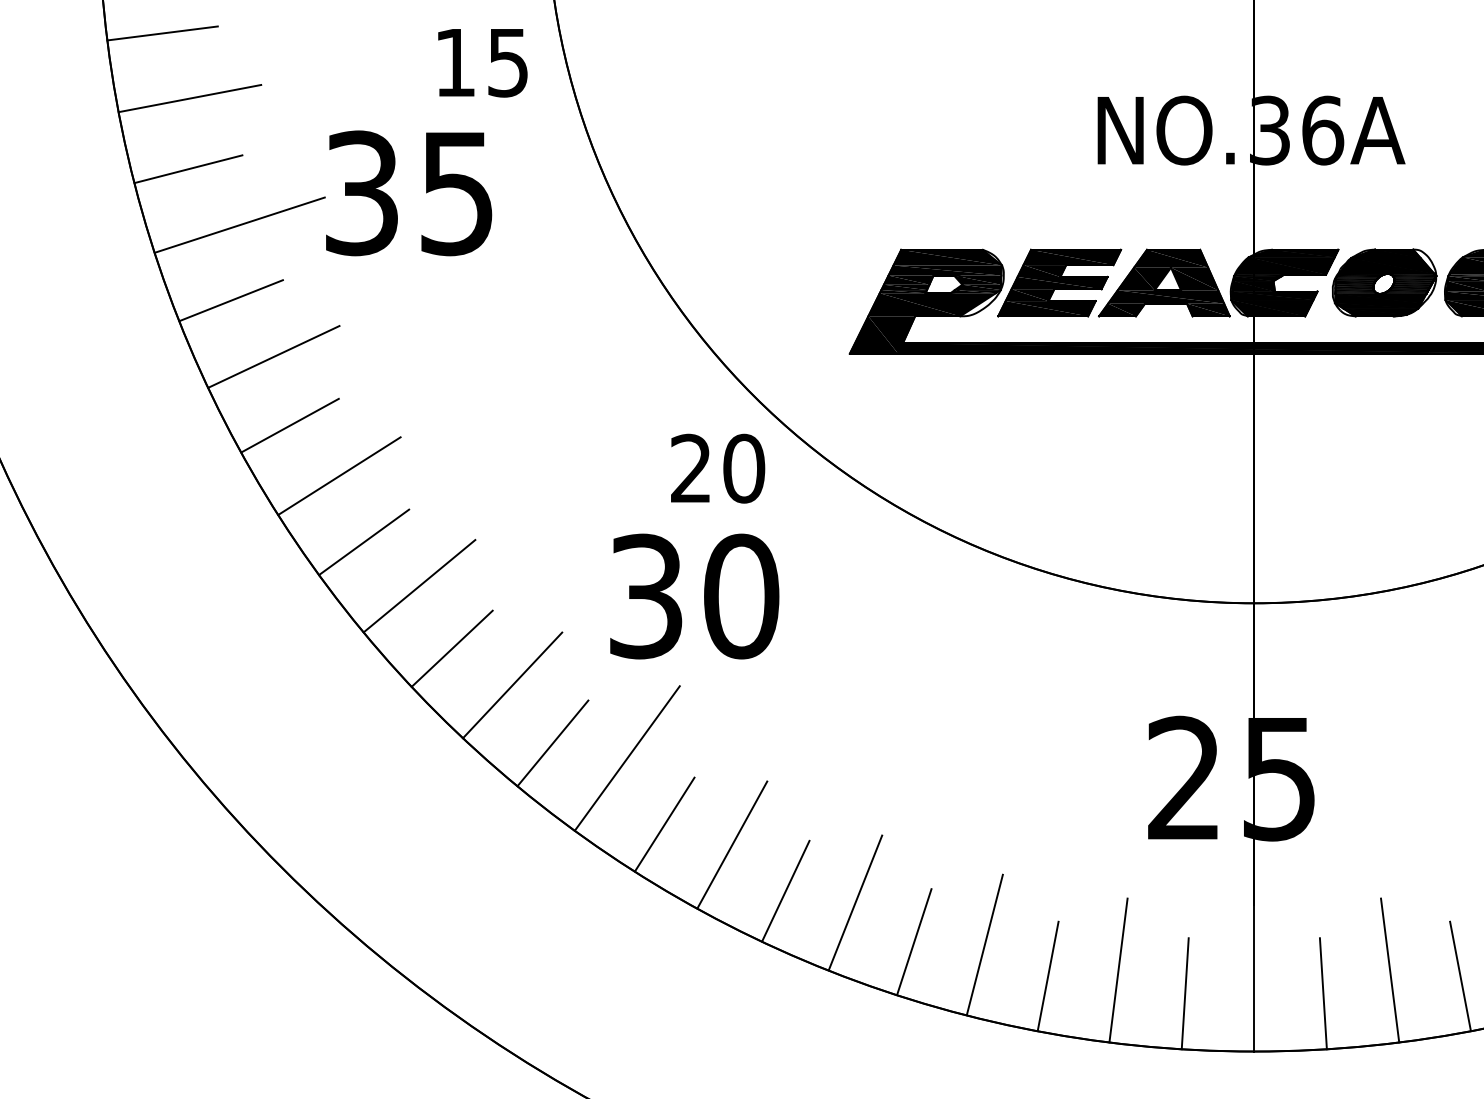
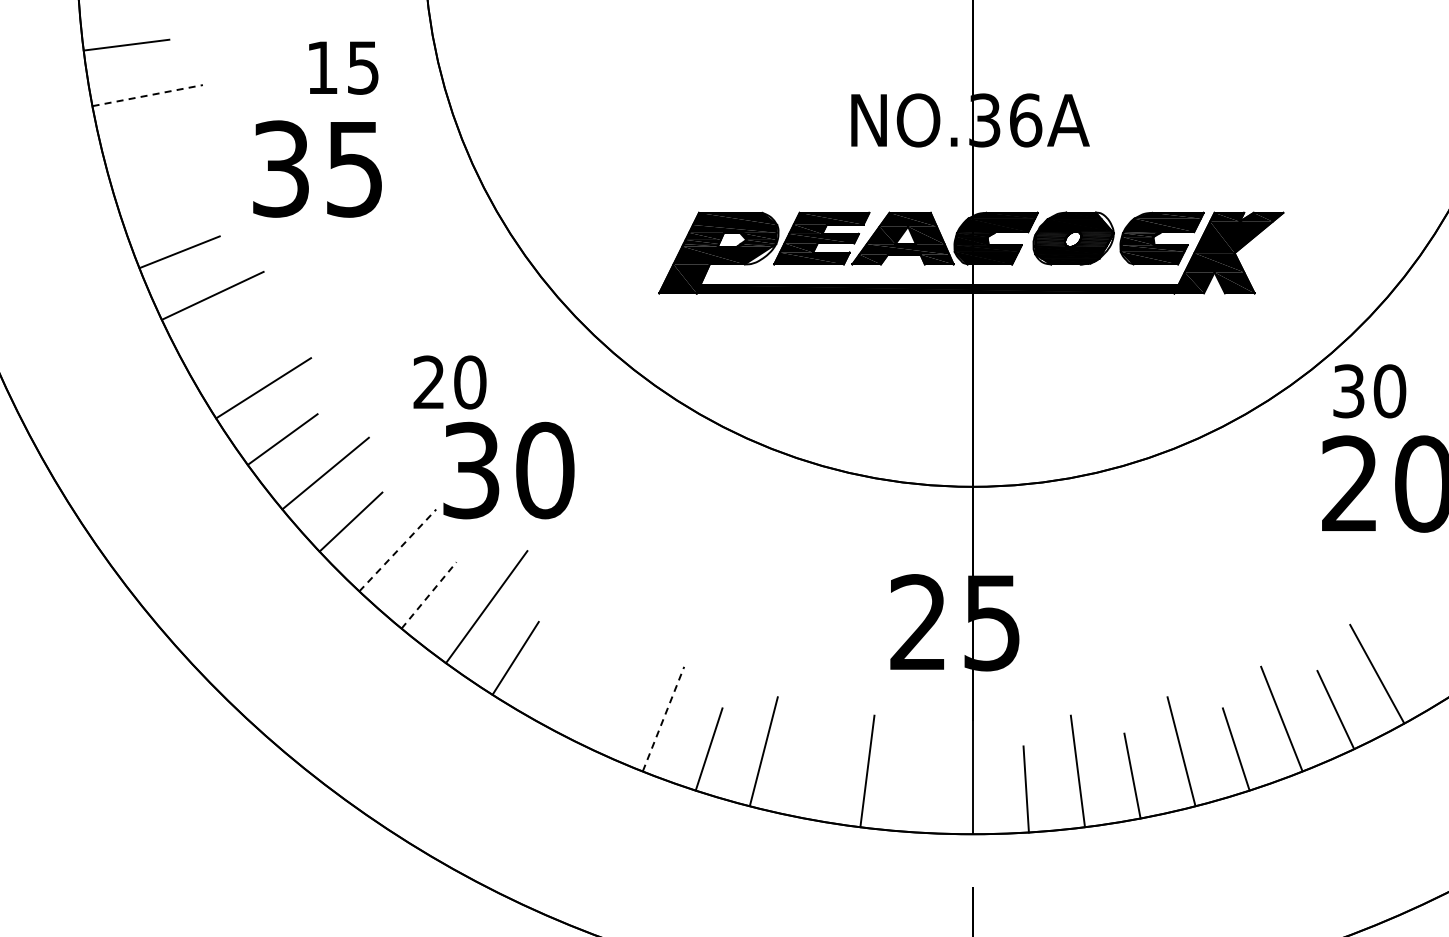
text: (482, 62) -> (343, 67), moved
line: (190, 98) -> (148, 95), solid -> dashed
line: (188, 169) -> (146, 150), removed
line: (239, 224) -> (186, 193), removed
line: (290, 424) -> (225, 348), removed
text: (717, 468) -> (449, 382), moved
text: (694, 596) -> (508, 470), moved
line: (513, 685) -> (398, 550), solid -> dashed
line: (553, 743) -> (429, 595), solid -> dashed
line: (732, 844) -> (568, 673), removed
line: (785, 890) -> (609, 709), removed
line: (855, 902) -> (663, 718), solid -> dashed
line: (1047, 975) -> (812, 775), removed
line: (1184, 993) -> (918, 789), removed

